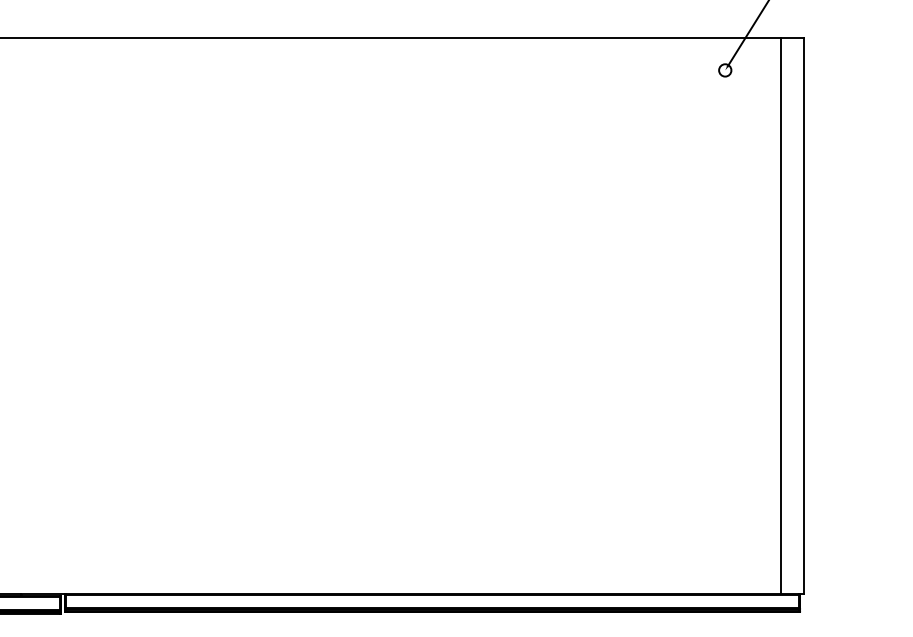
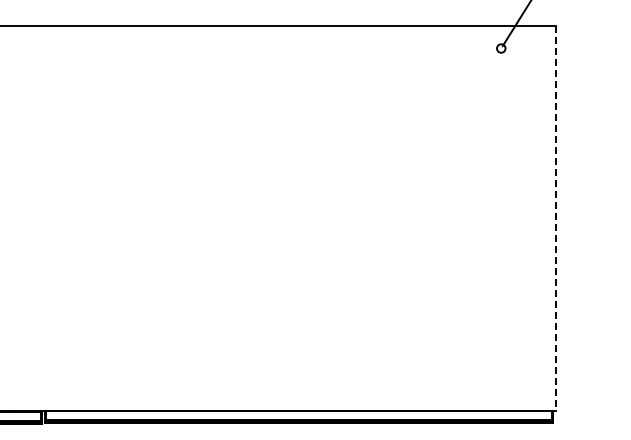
line: (780, 316) -> (539, 218), removed
line: (803, 316) -> (555, 218), solid -> dashed

